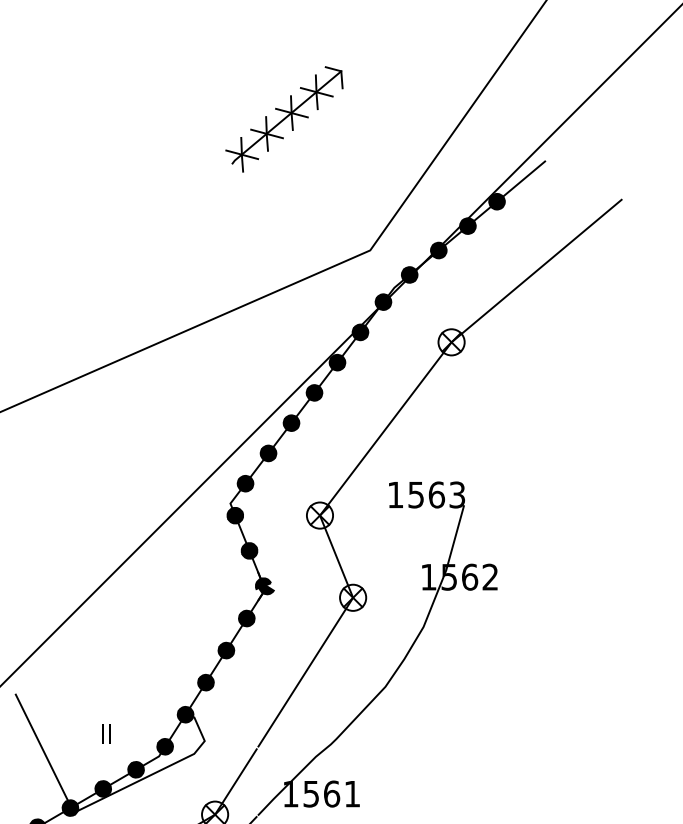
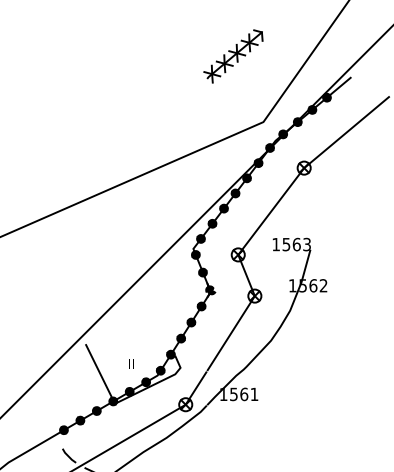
part: (284, 119) -> (233, 56), moved

